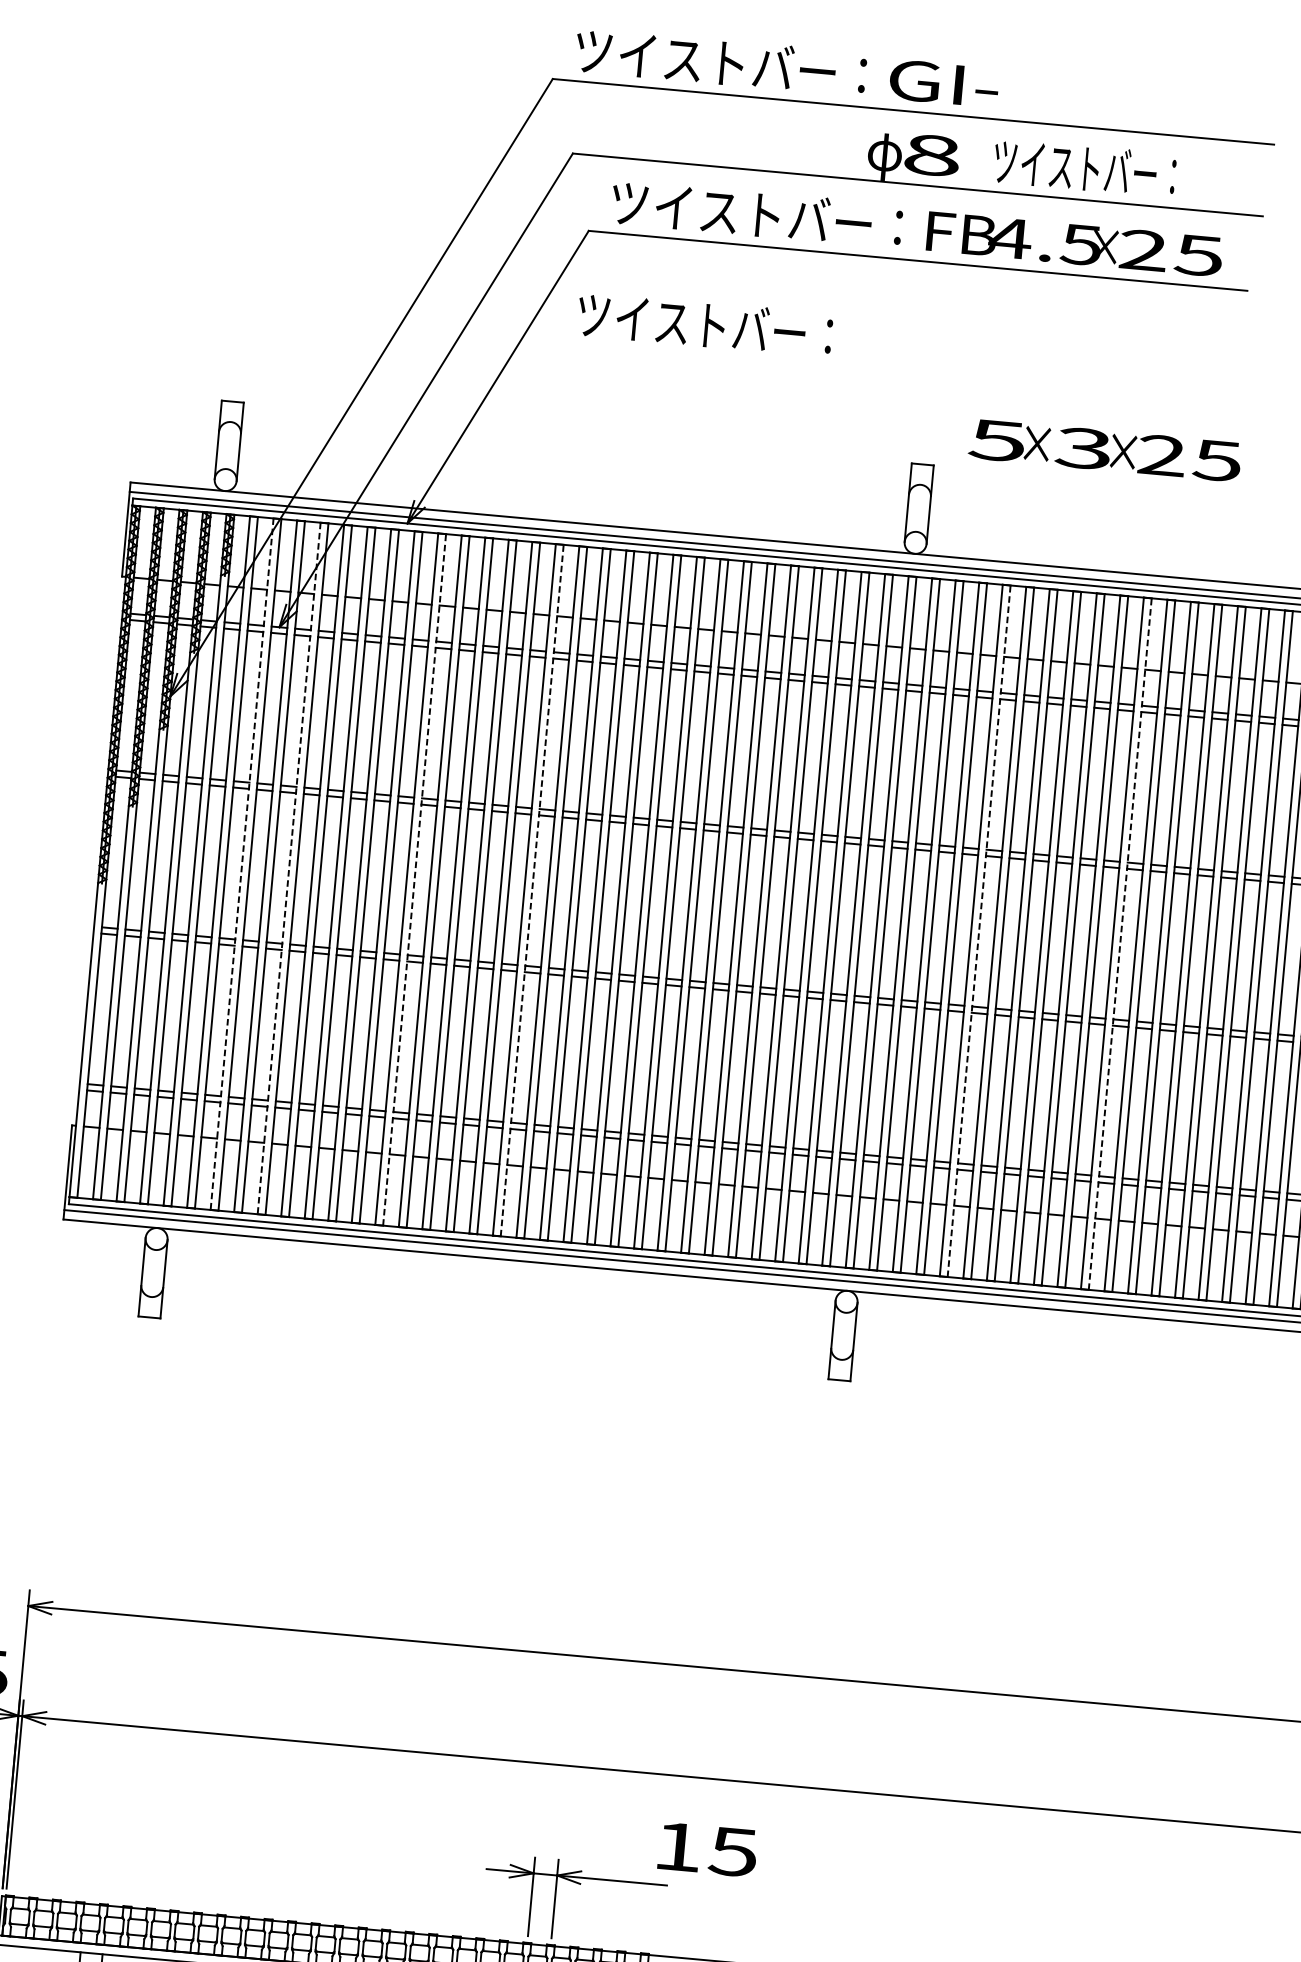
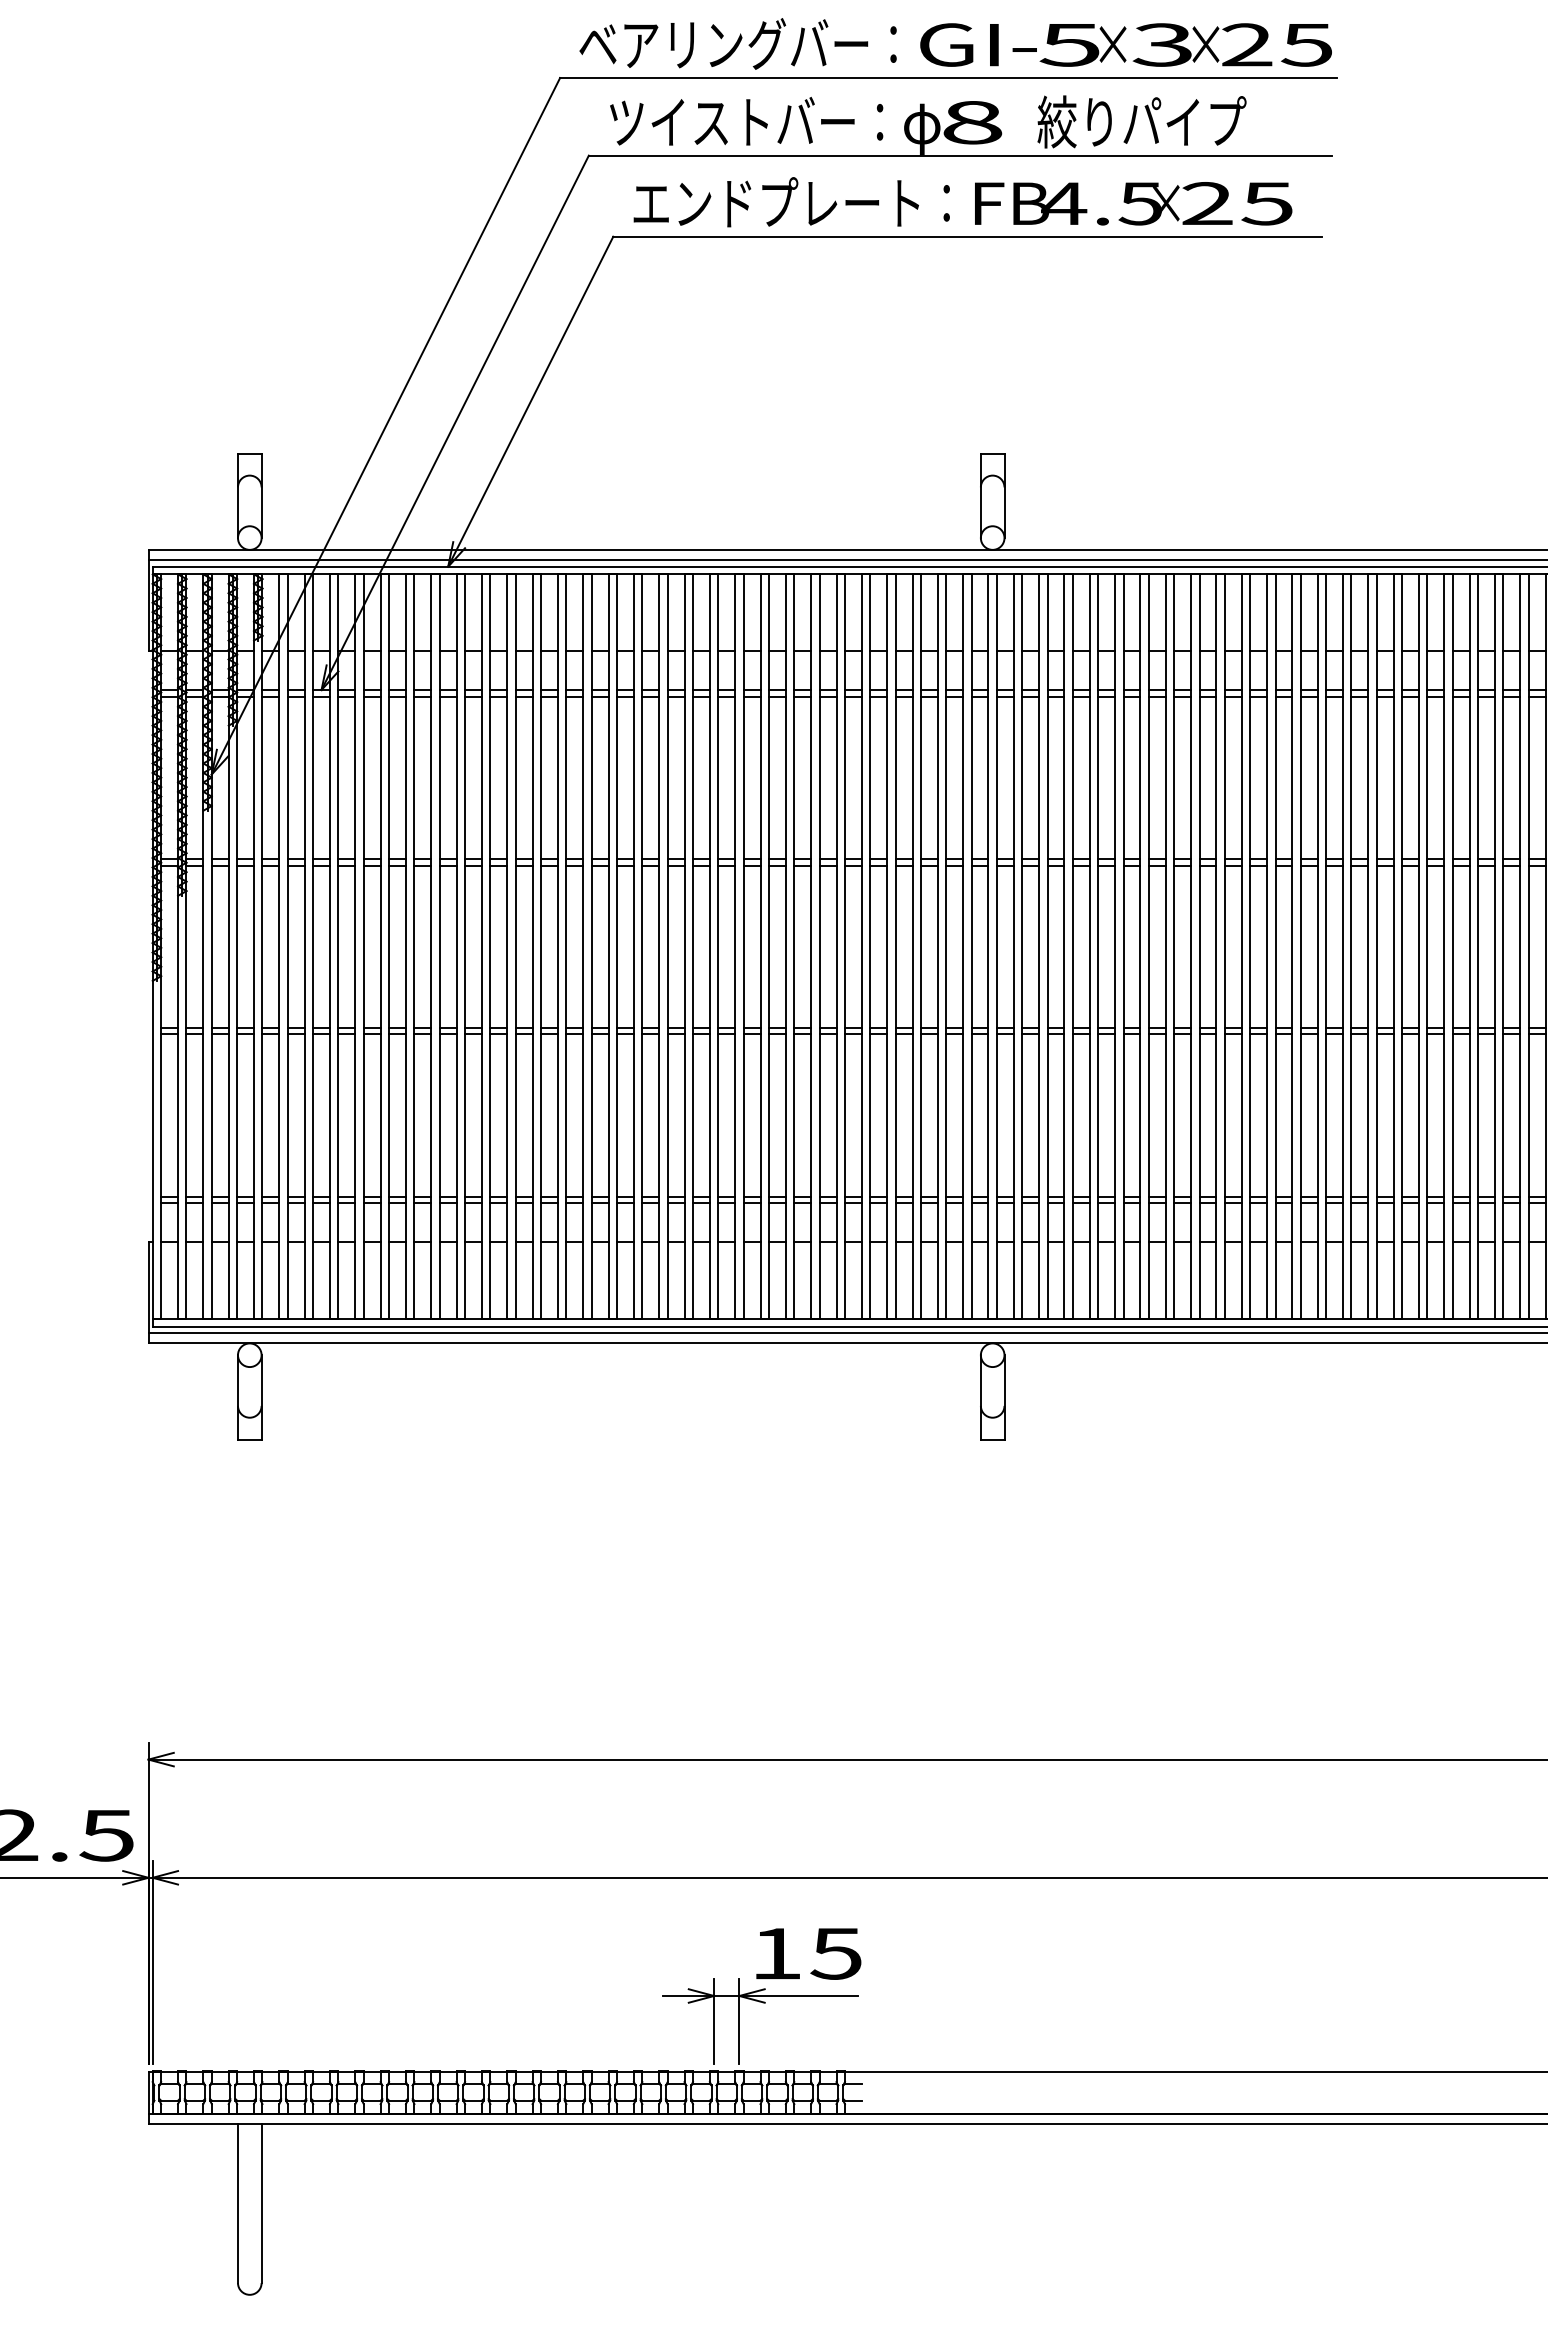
text: (720, 61) -> (737, 43), ツイストバー： -> ベアリングバー：
text: (1089, 168) -> (1141, 121), ツイストバー： -> 絞りパイプ
text: (757, 214) -> (791, 202), ツイストバー： -> エンドプレート：
text: (704, 324) -> (746, 121), moved
text: (1104, 449) -> (1185, 44), moved
line: (241, 864) -> (304, 947), dashed -> solid
line: (289, 869) -> (355, 947), dashed -> solid
line: (414, 879) -> (490, 946), dashed -> solid
line: (532, 890) -> (617, 946), dashed -> solid
line: (979, 931) -> (1098, 946), dashed -> solid
line: (1120, 943) -> (1250, 946), dashed -> solid
text: (707, 1849) -> (808, 1953), moved

